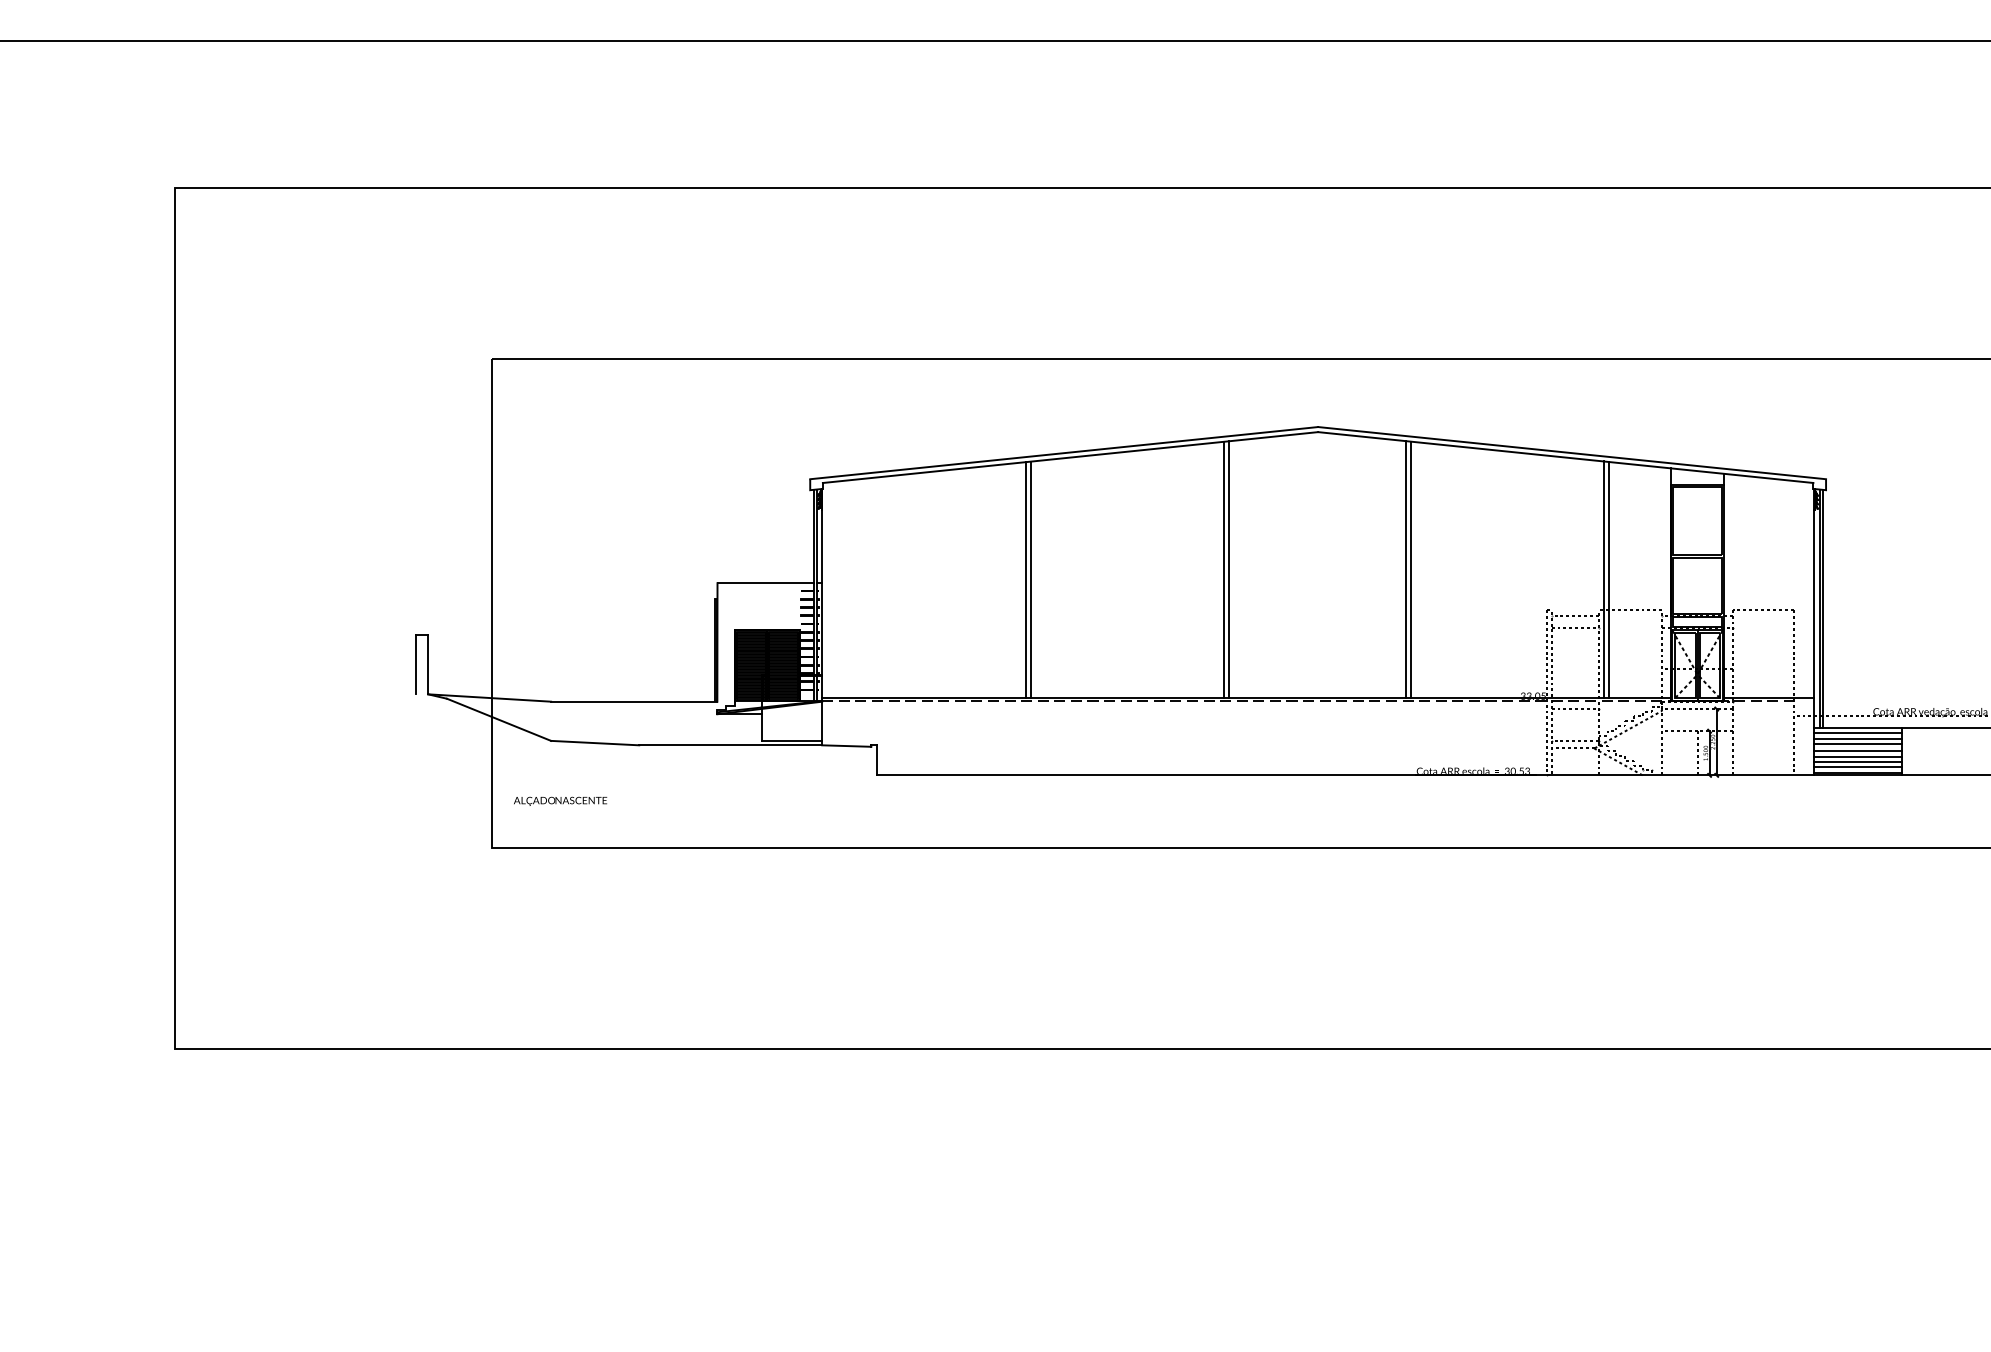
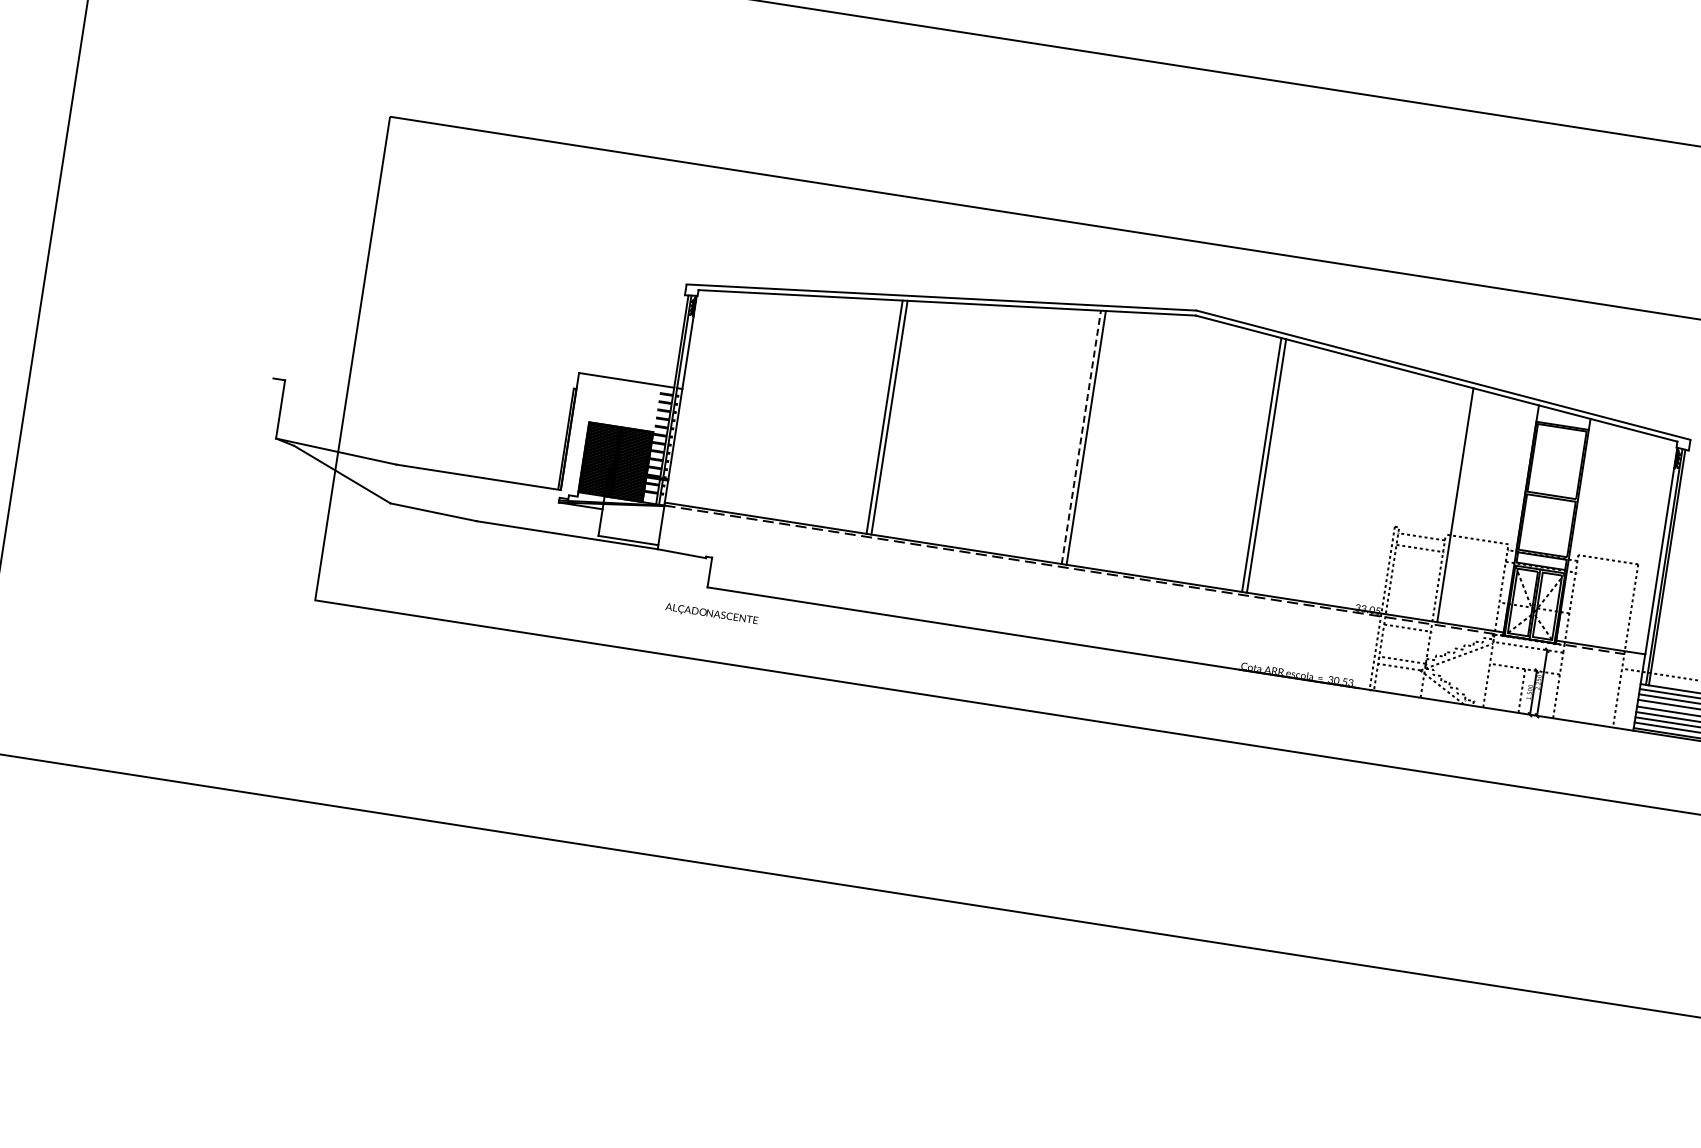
line: (1223, 569) -> (1081, 436), solid -> dashed
line: (1608, 579) -> (1460, 505), removed
line: (416, 664) -> (269, 407), removed
text: (560, 800) -> (711, 613), moved

